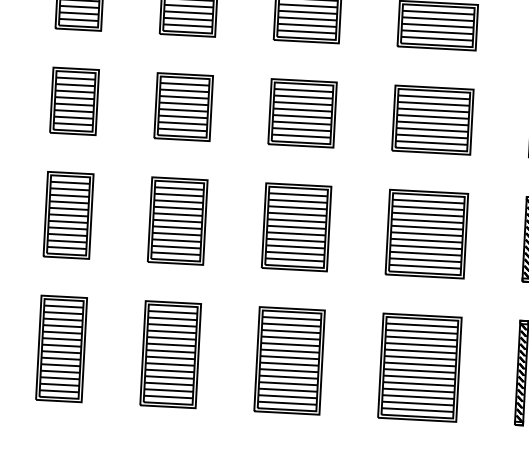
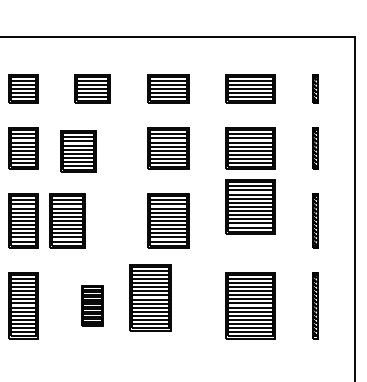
part: (183, 106) -> (78, 151), moved
part: (177, 220) -> (67, 220), moved
part: (426, 233) -> (250, 206), moved
part: (170, 354) -> (92, 305), size x0.6
part: (290, 360) -> (150, 297), moved

